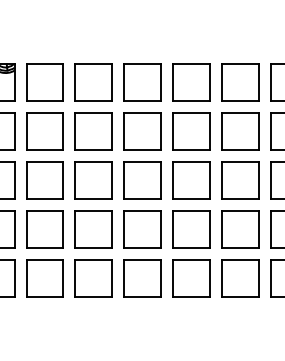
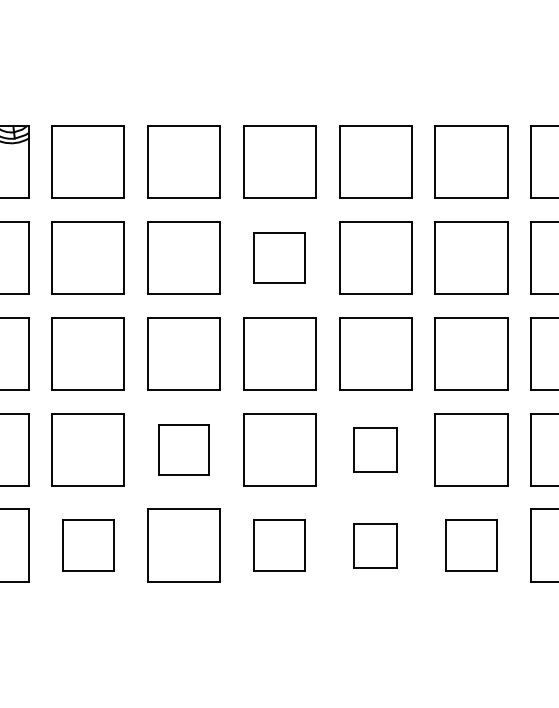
part: (142, 131) -> (279, 257), size x0.7
part: (93, 229) -> (183, 450), size x0.7
part: (191, 229) -> (375, 450), size x0.6
part: (44, 278) -> (87, 546), size x0.7
part: (142, 278) -> (279, 546), size x0.7
part: (191, 278) -> (375, 546), size x0.6
part: (240, 278) -> (471, 546), size x0.7

